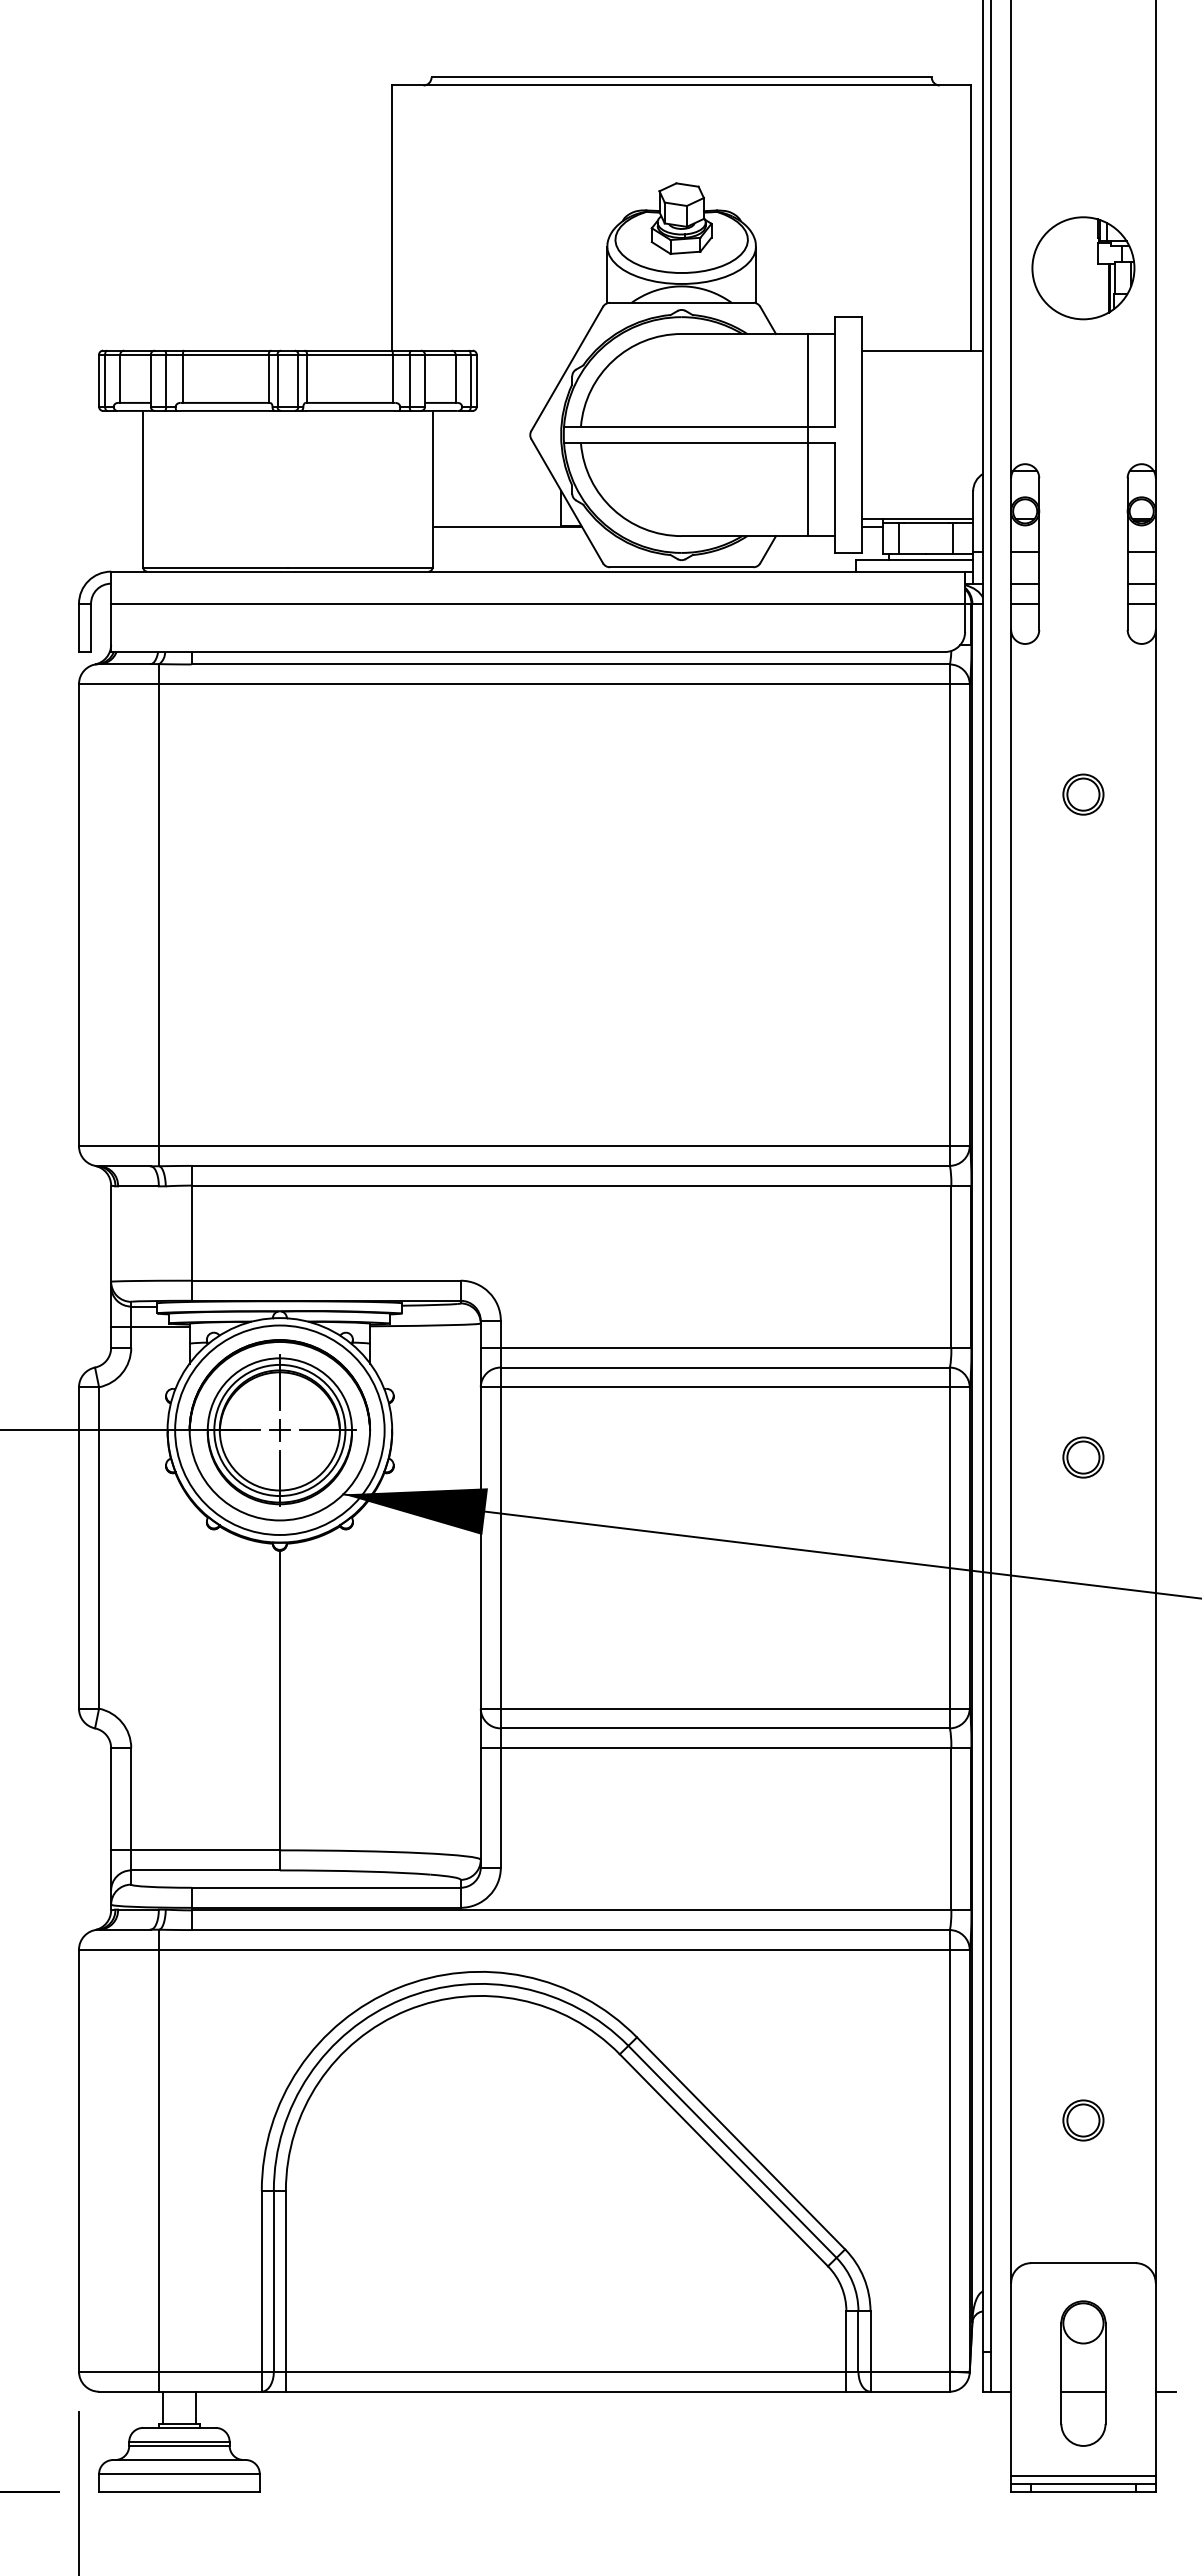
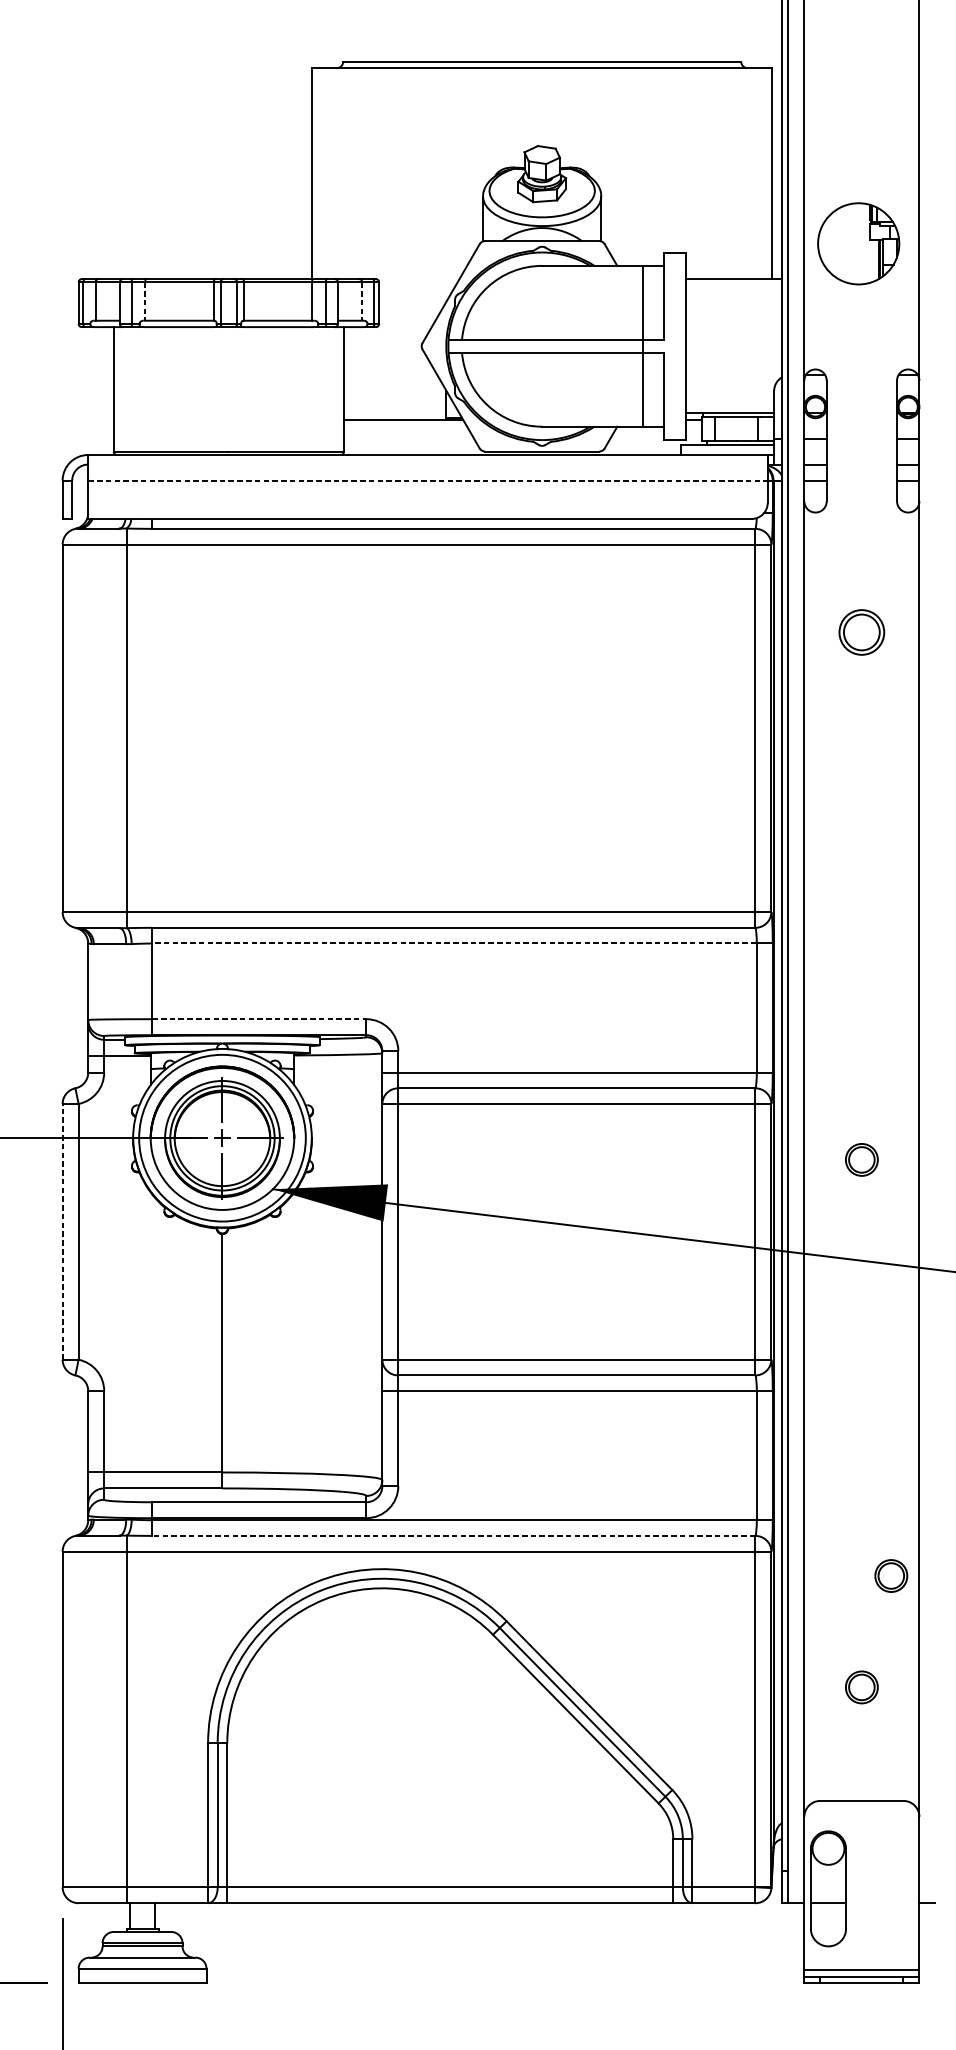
part: (1083, 268) -> (858, 244), moved
line: (182, 379) -> (144, 302), solid -> dashed
line: (455, 379) -> (362, 302), solid -> dashed
line: (538, 603) -> (428, 480), solid -> dashed
part: (1083, 794) -> (861, 632), size x1.4
line: (571, 1185) -> (454, 943), solid -> dashed
line: (326, 1280) -> (259, 1019), solid -> dashed
line: (79, 1547) -> (63, 1231), solid -> dashed
line: (570, 1930) -> (453, 1536), solid -> dashed
part: (1120, 1980) -> (891, 1576), added
part: (1083, 2373) -> (828, 1888), moved

